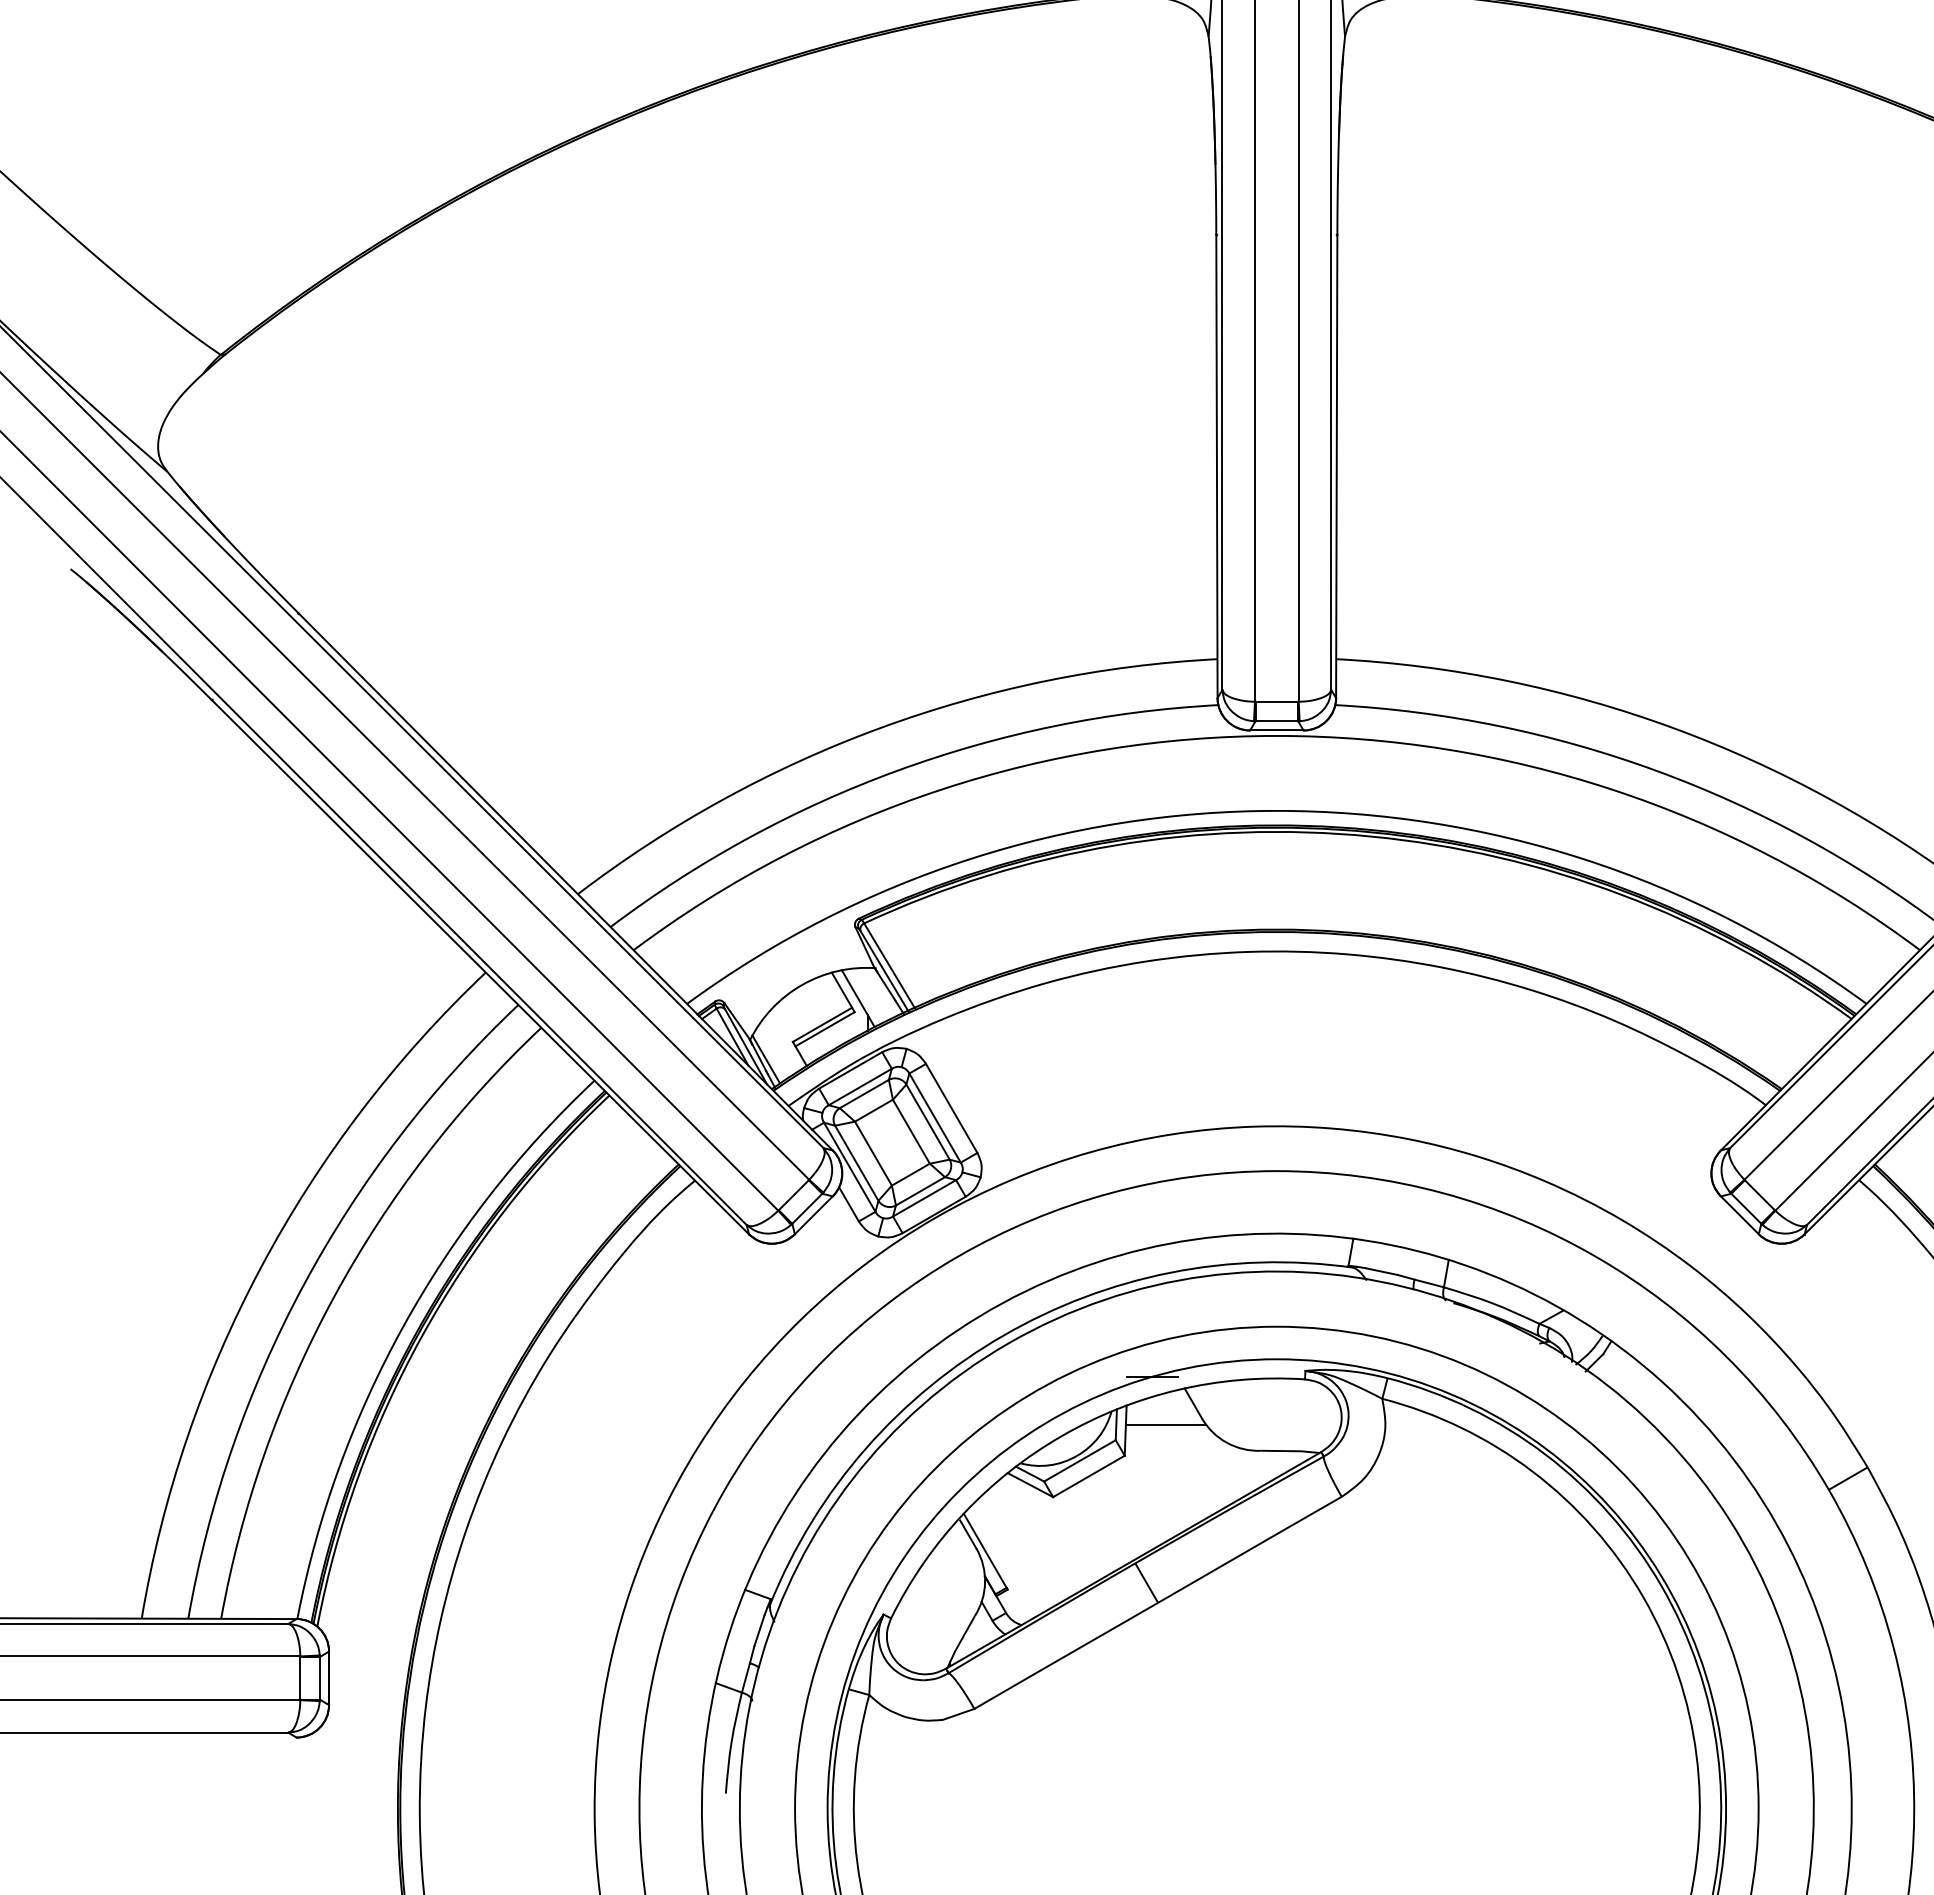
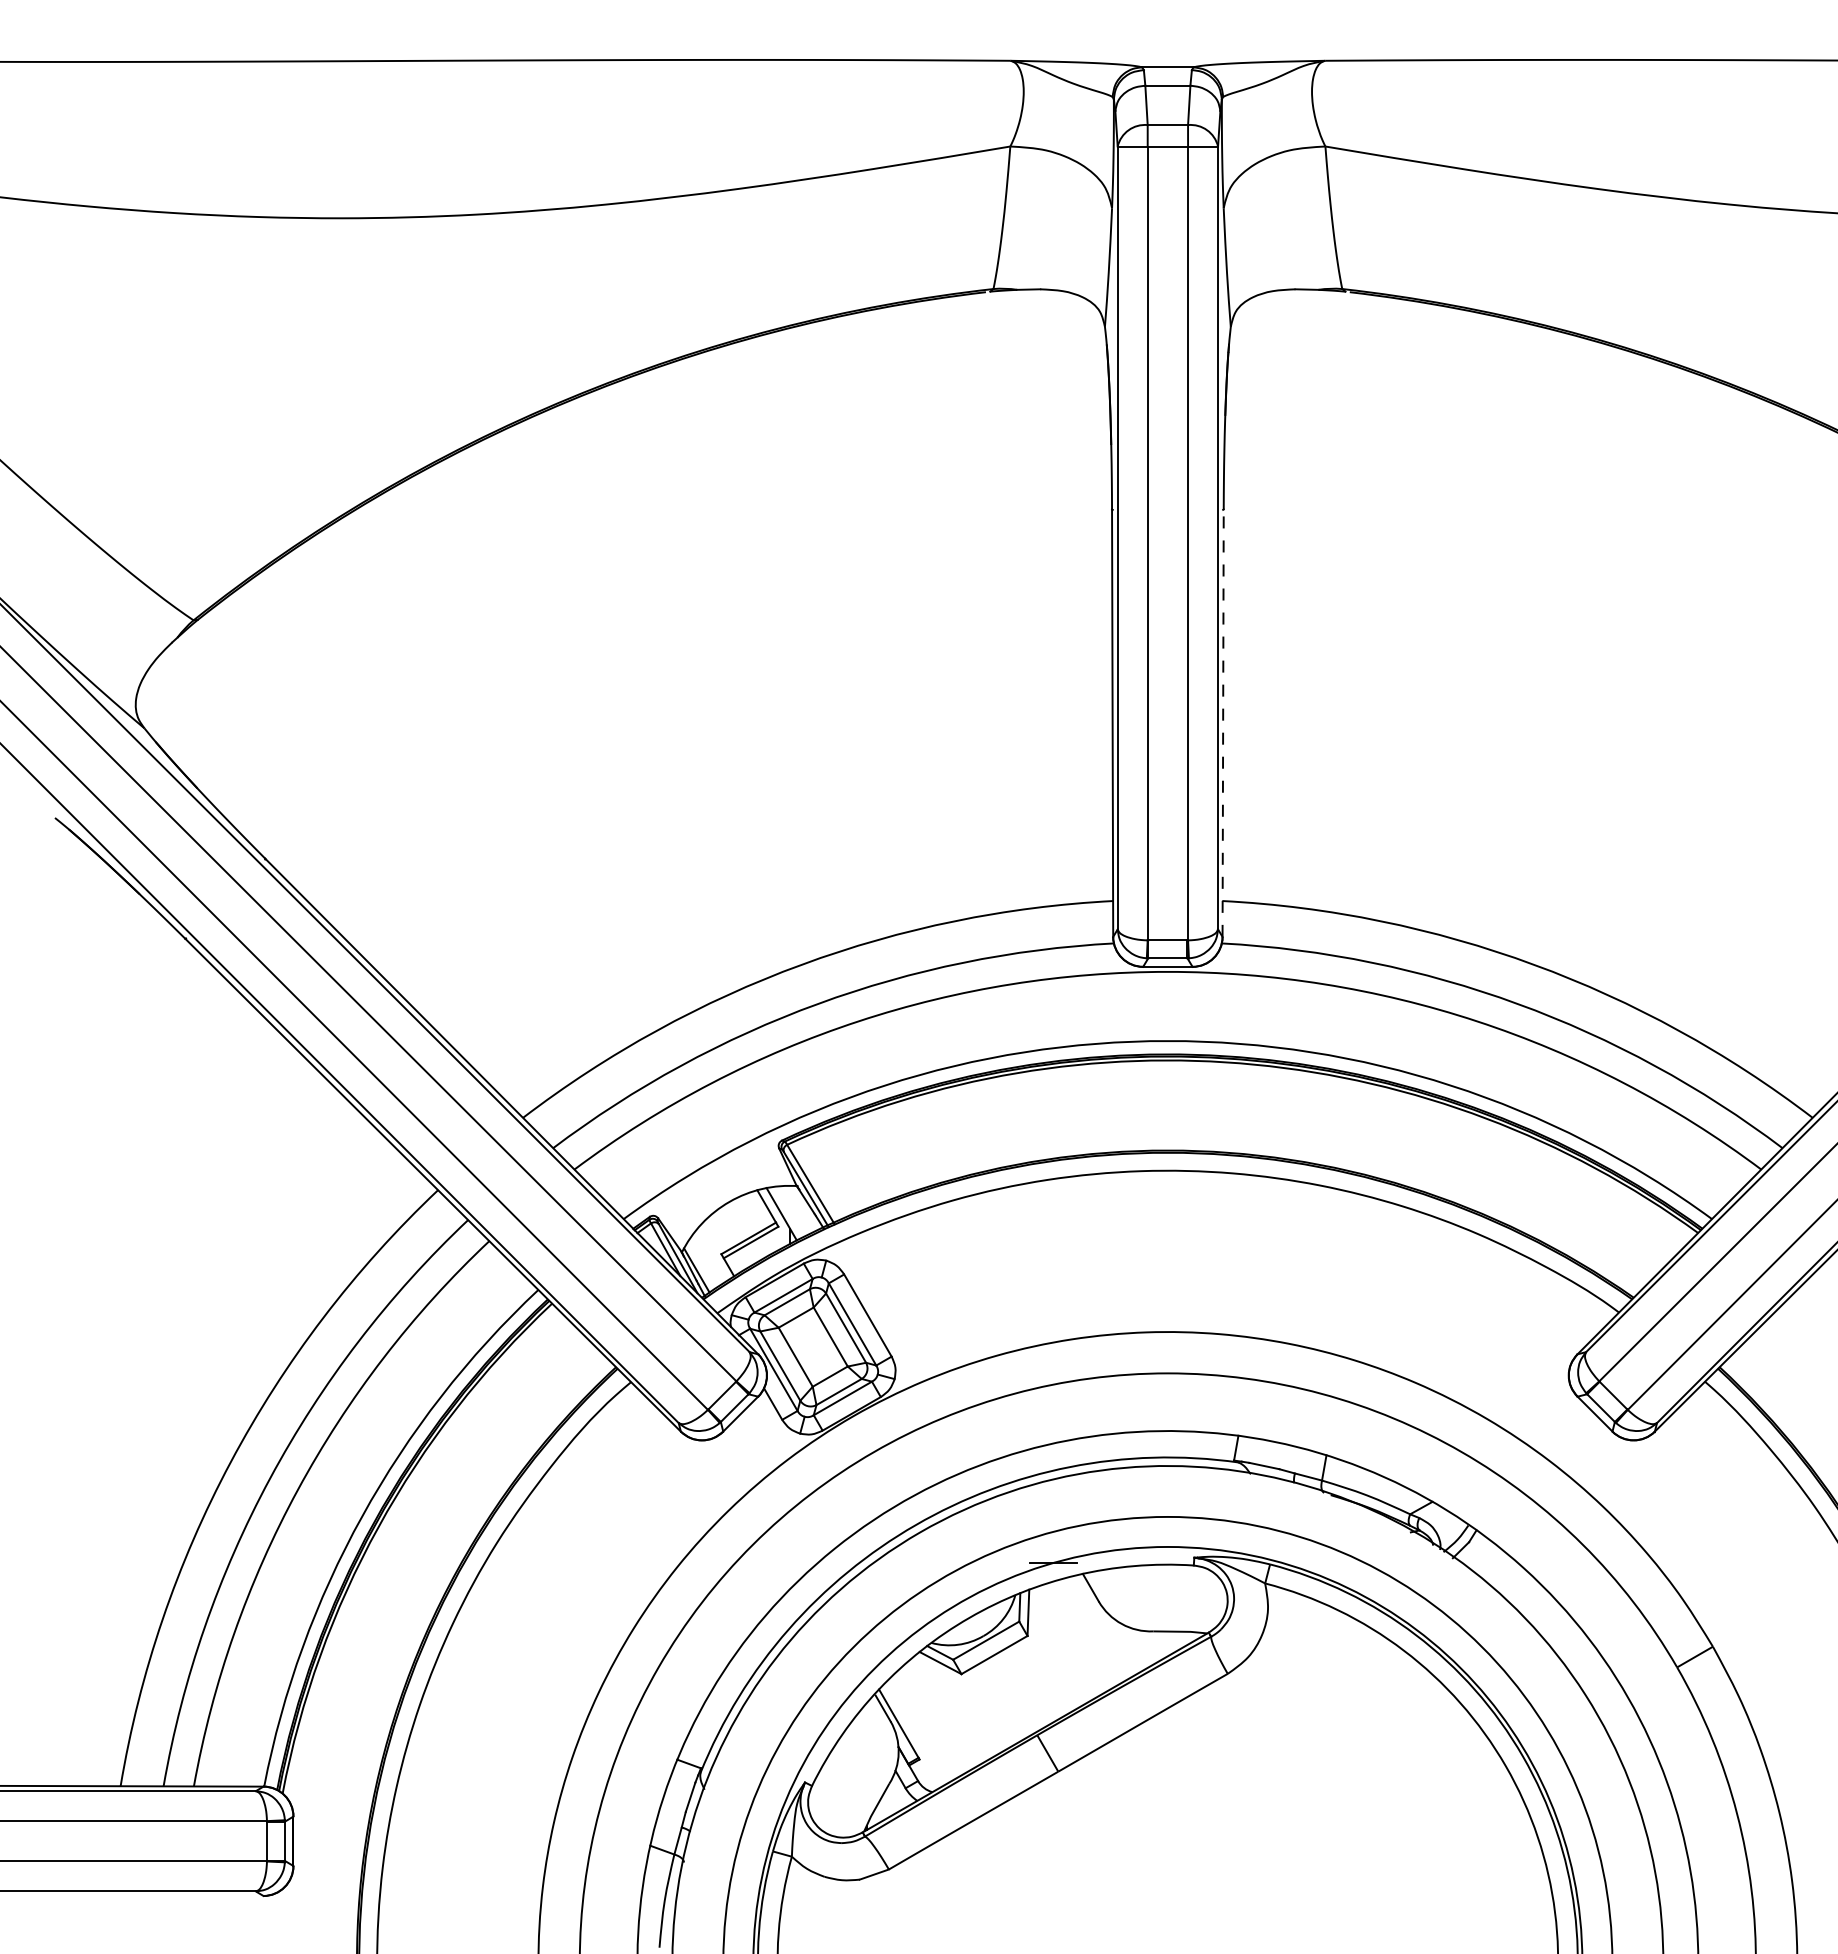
line: (1337, 466) -> (1223, 723), solid -> dashed
line: (1165, 1424) -> (1065, 1607), removed

